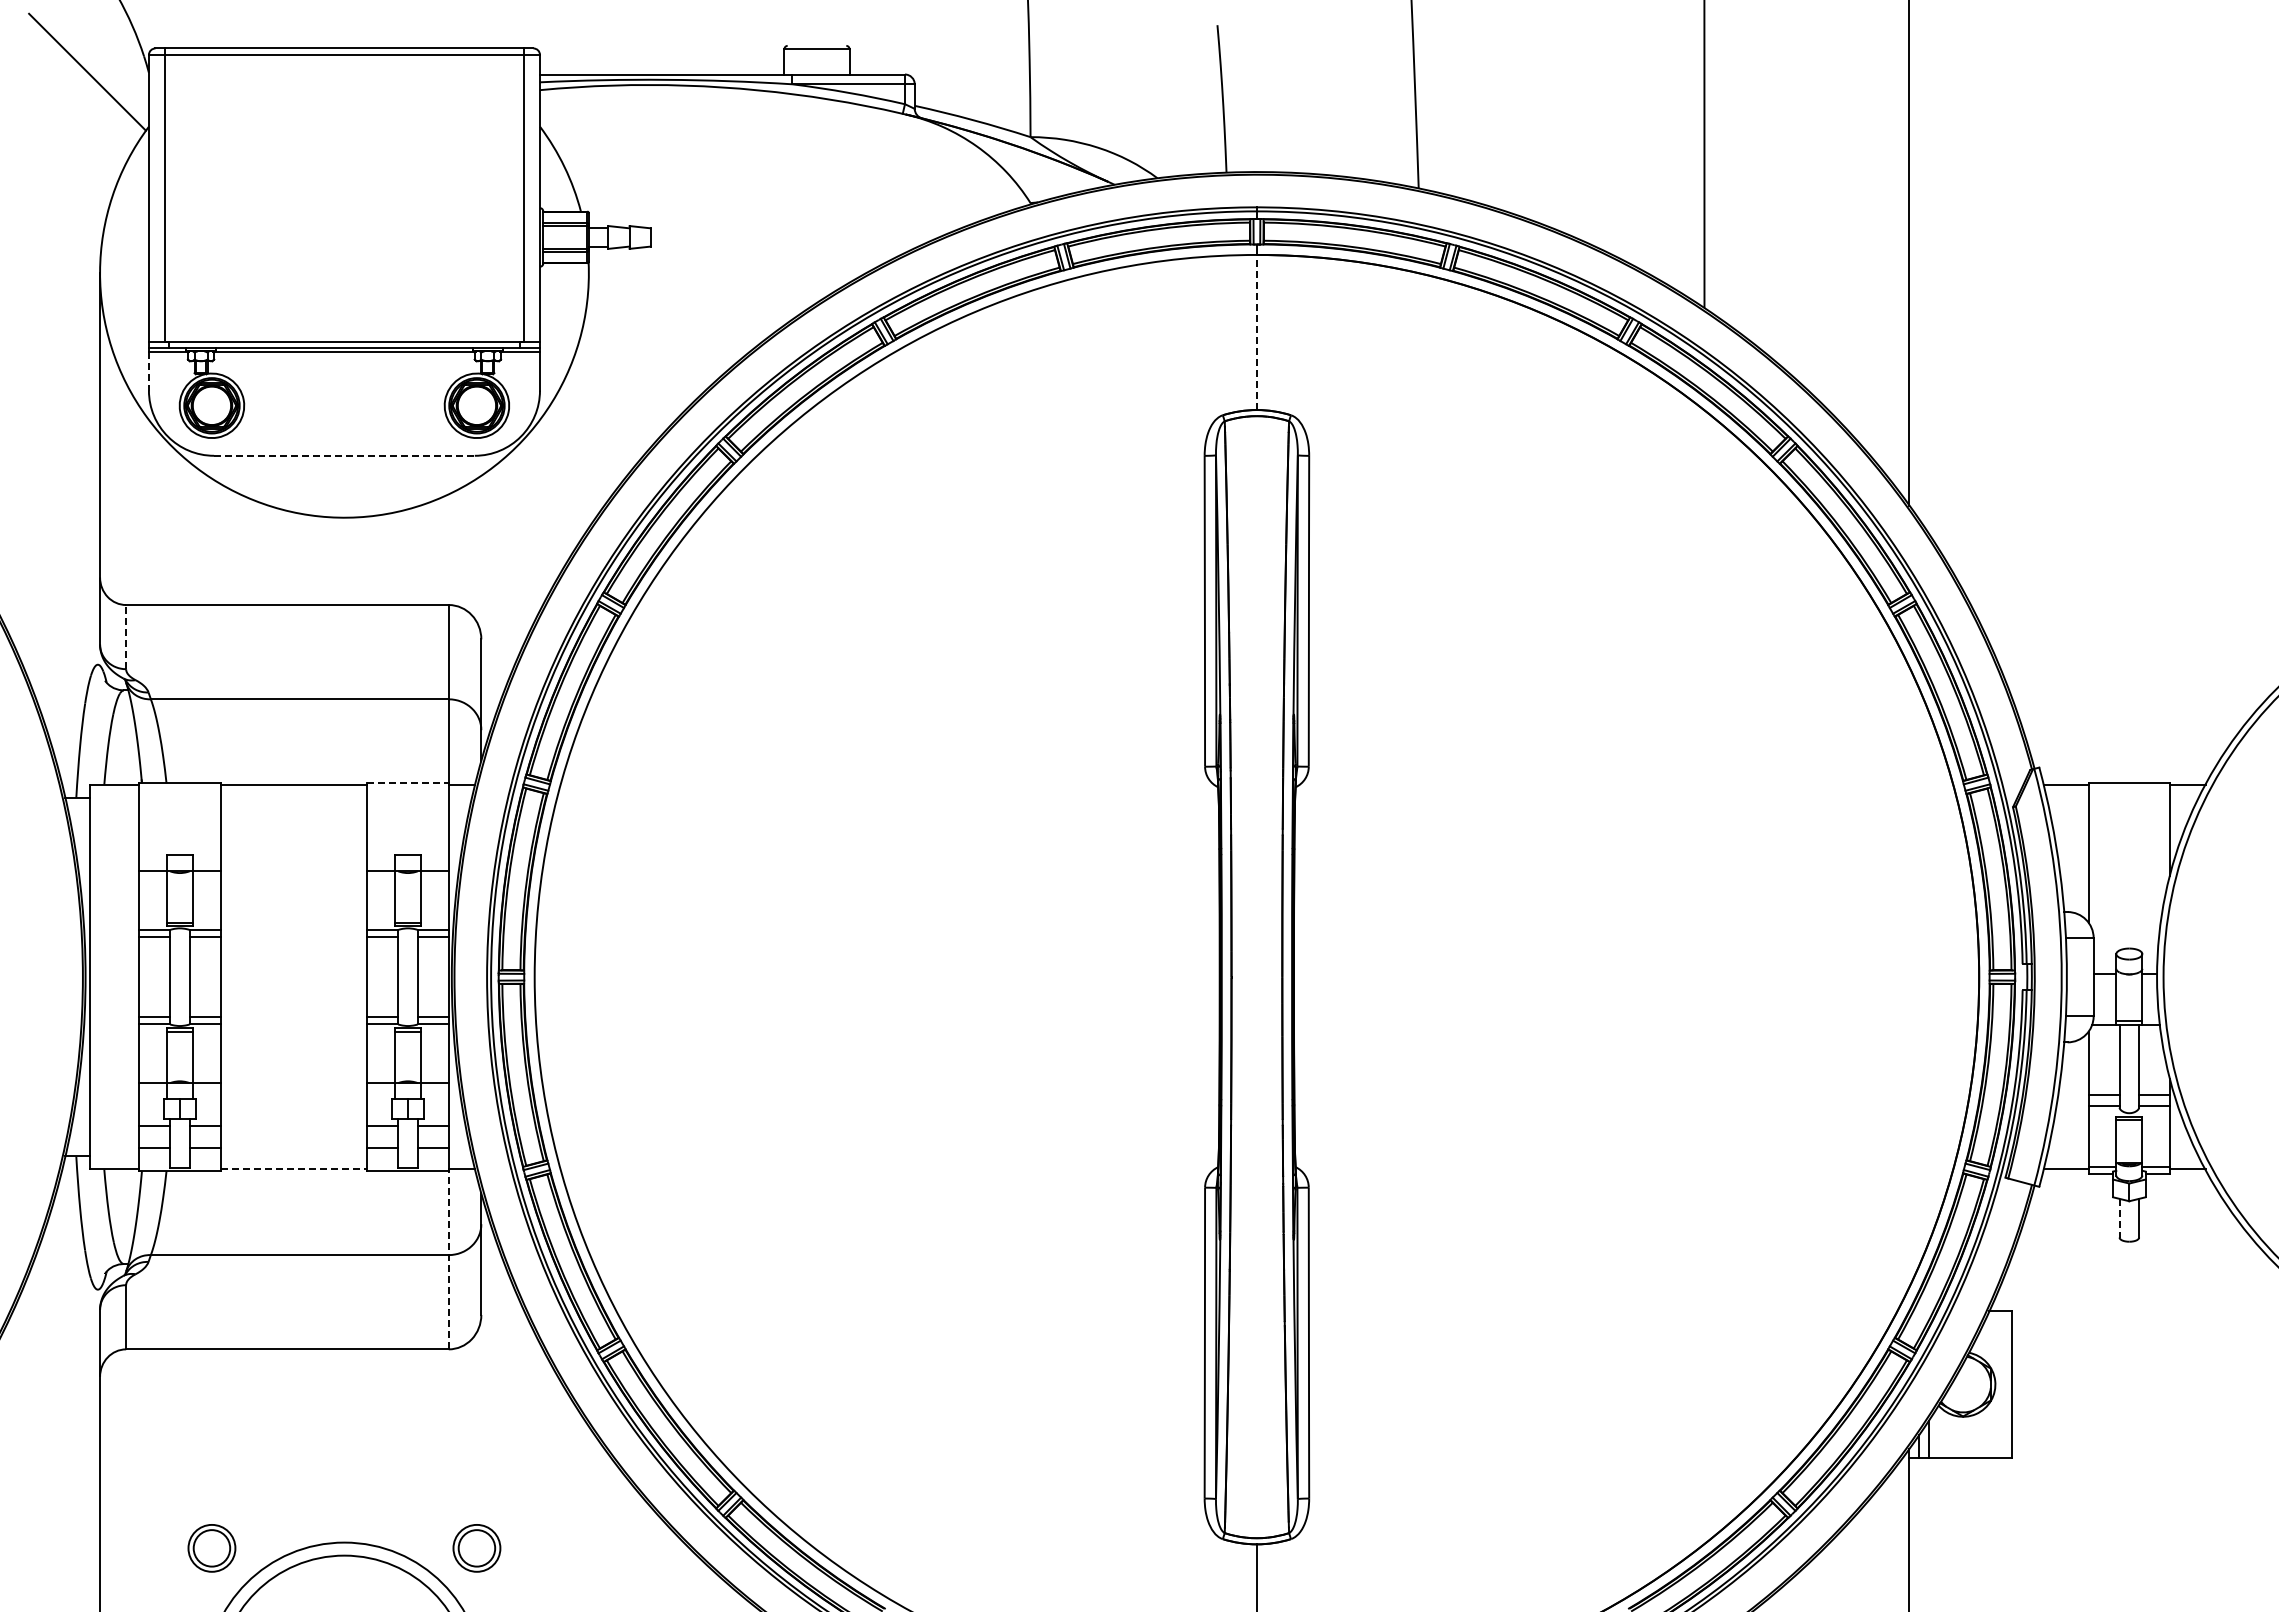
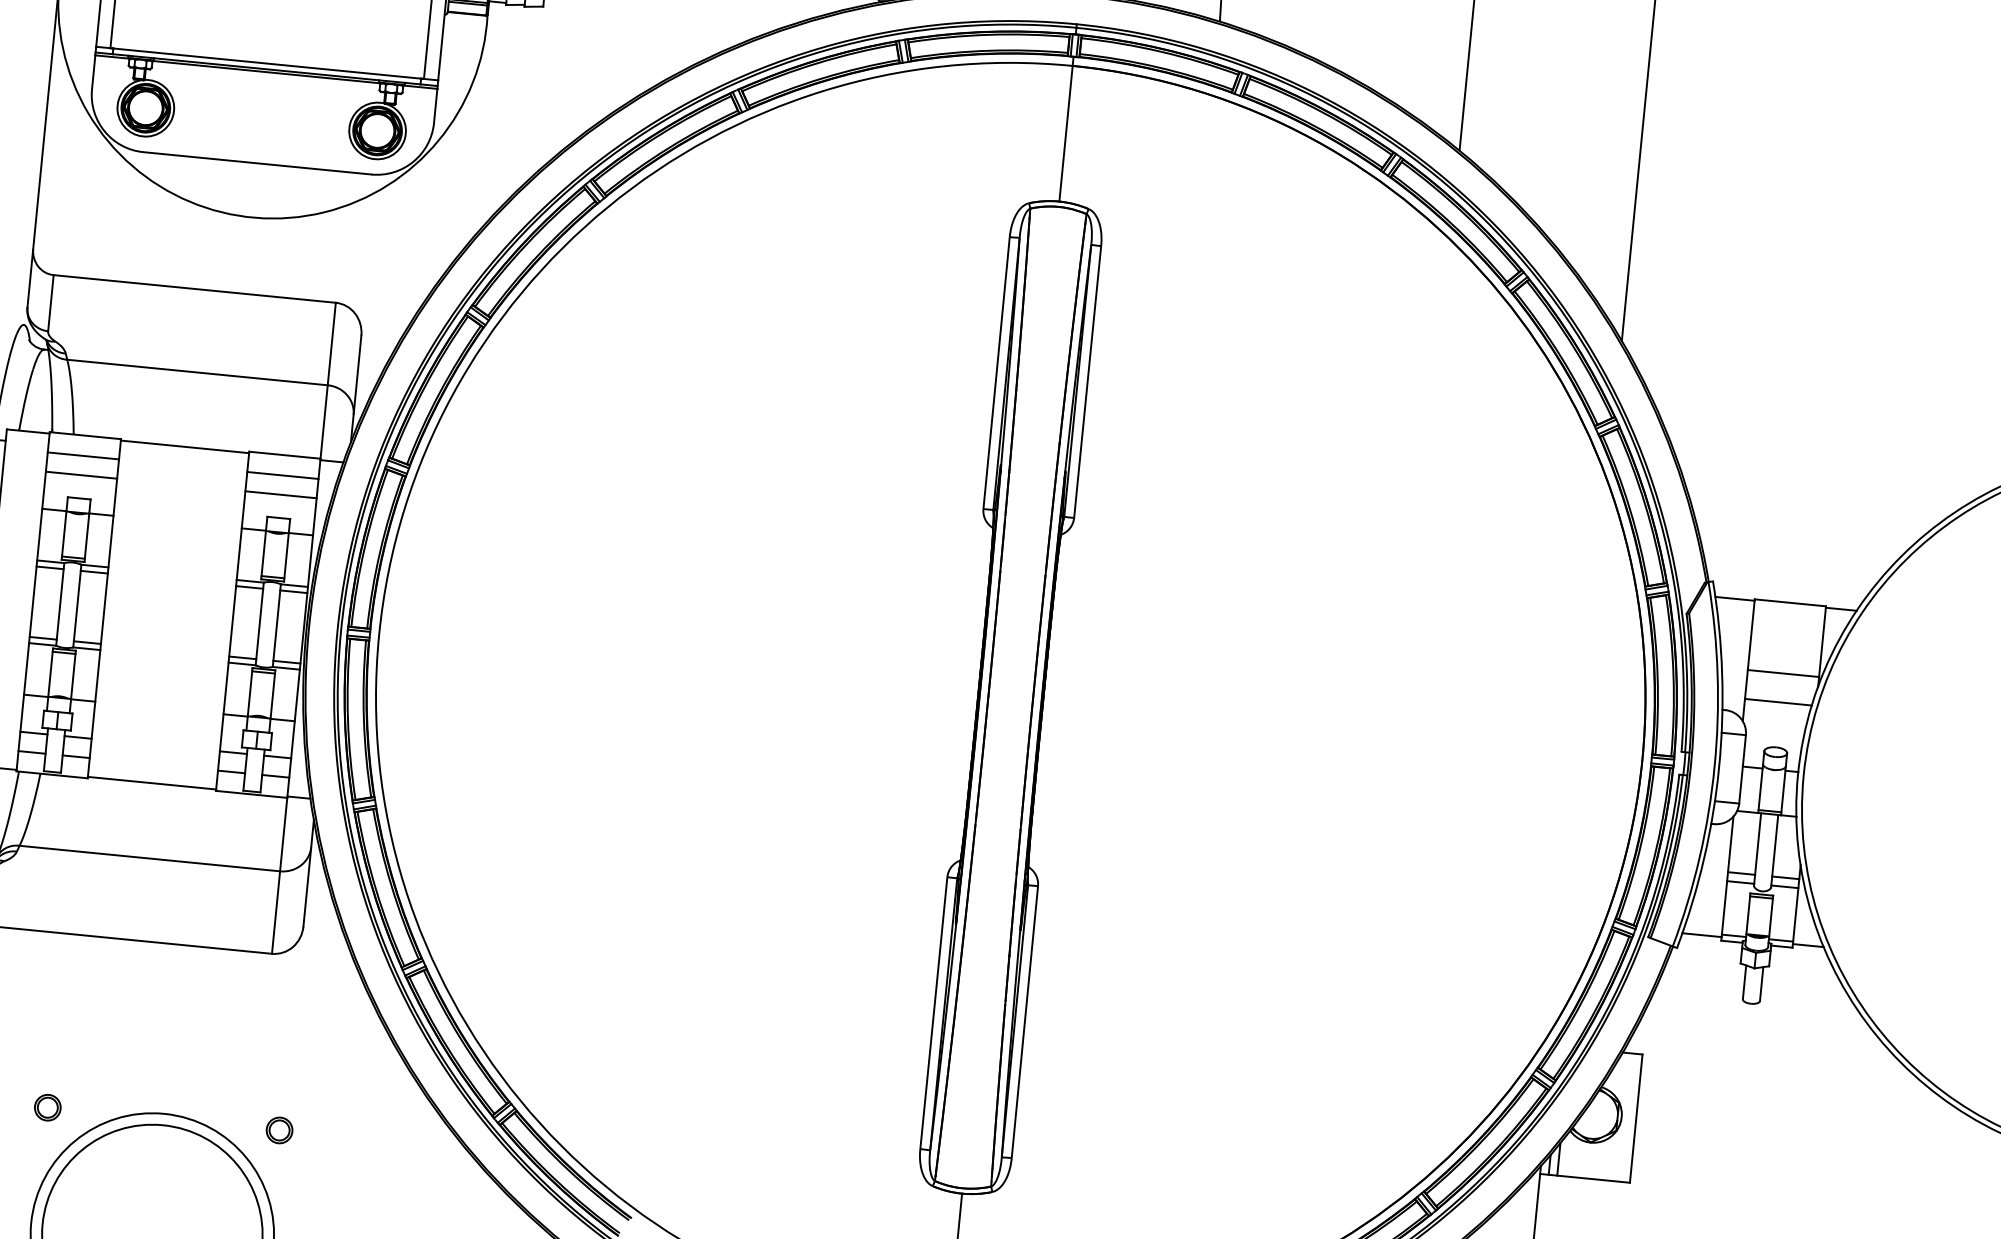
line: (1256, 332) -> (1065, 133), dashed -> solid
line: (148, 371) -> (93, 72), dashed -> solid
line: (344, 455) -> (257, 163), dashed -> solid
line: (126, 636) -> (51, 302), dashed -> solid
line: (408, 783) -> (285, 455), dashed -> solid
line: (179, 806) -> (83, 455), added
line: (407, 806) -> (282, 475), added
line: (179, 828) -> (81, 475), added
line: (407, 828) -> (280, 494), added
line: (2129, 864) -> (1783, 673), added
line: (2126, 897) -> (1778, 702), added
line: (294, 1169) -> (152, 783), dashed -> solid
line: (2119, 1218) -> (1744, 982), dashed -> solid
line: (448, 1259) -> (279, 875), dashed -> solid
part: (211, 1548) -> (47, 1107), size x0.62
part: (476, 1548) -> (279, 1130), size x0.62

